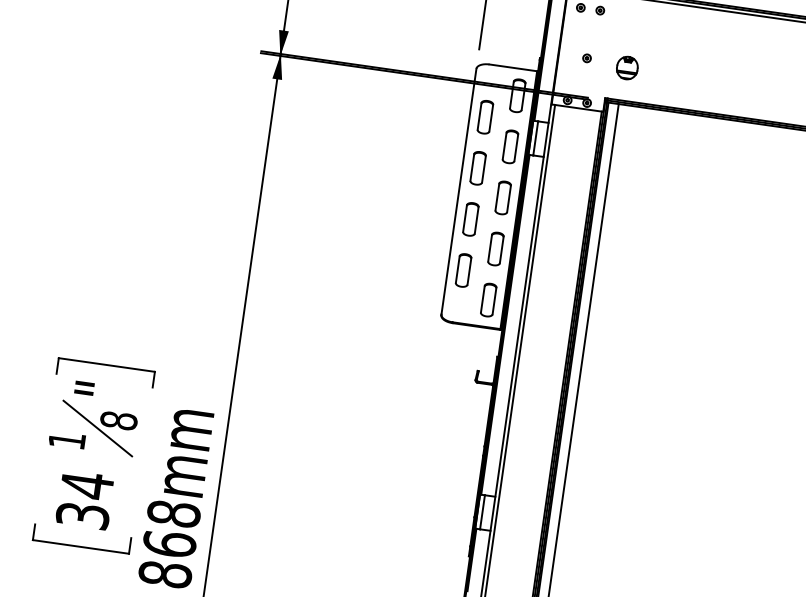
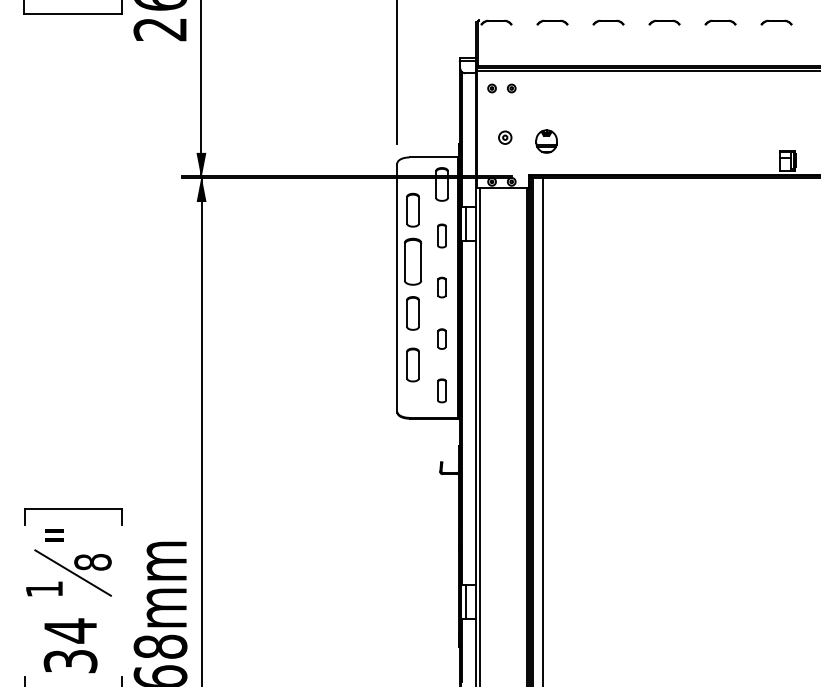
part: (587, 58) -> (505, 137), size x1.6
part: (510, 146) -> (441, 235), size x0.7
part: (477, 167) -> (412, 261), size x1.4
part: (502, 197) -> (441, 287), size x0.6
part: (495, 248) -> (441, 338), size x0.6
part: (488, 299) -> (441, 390), size x0.7

